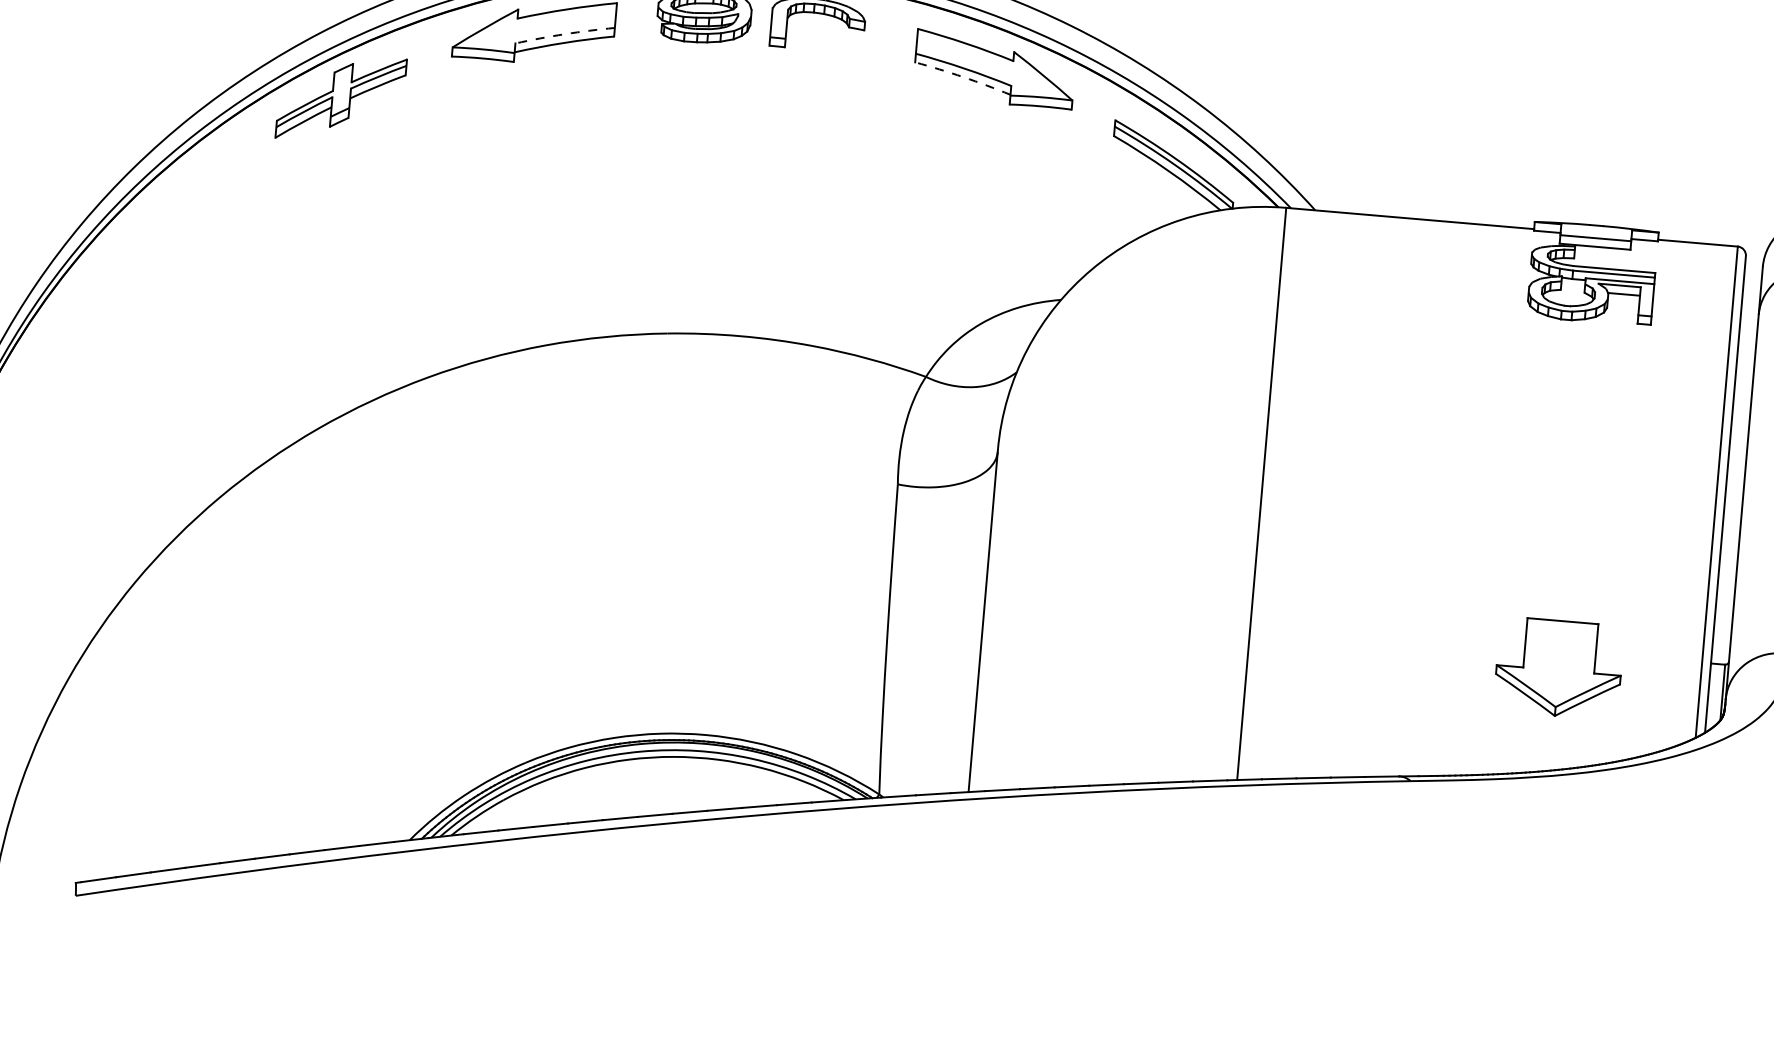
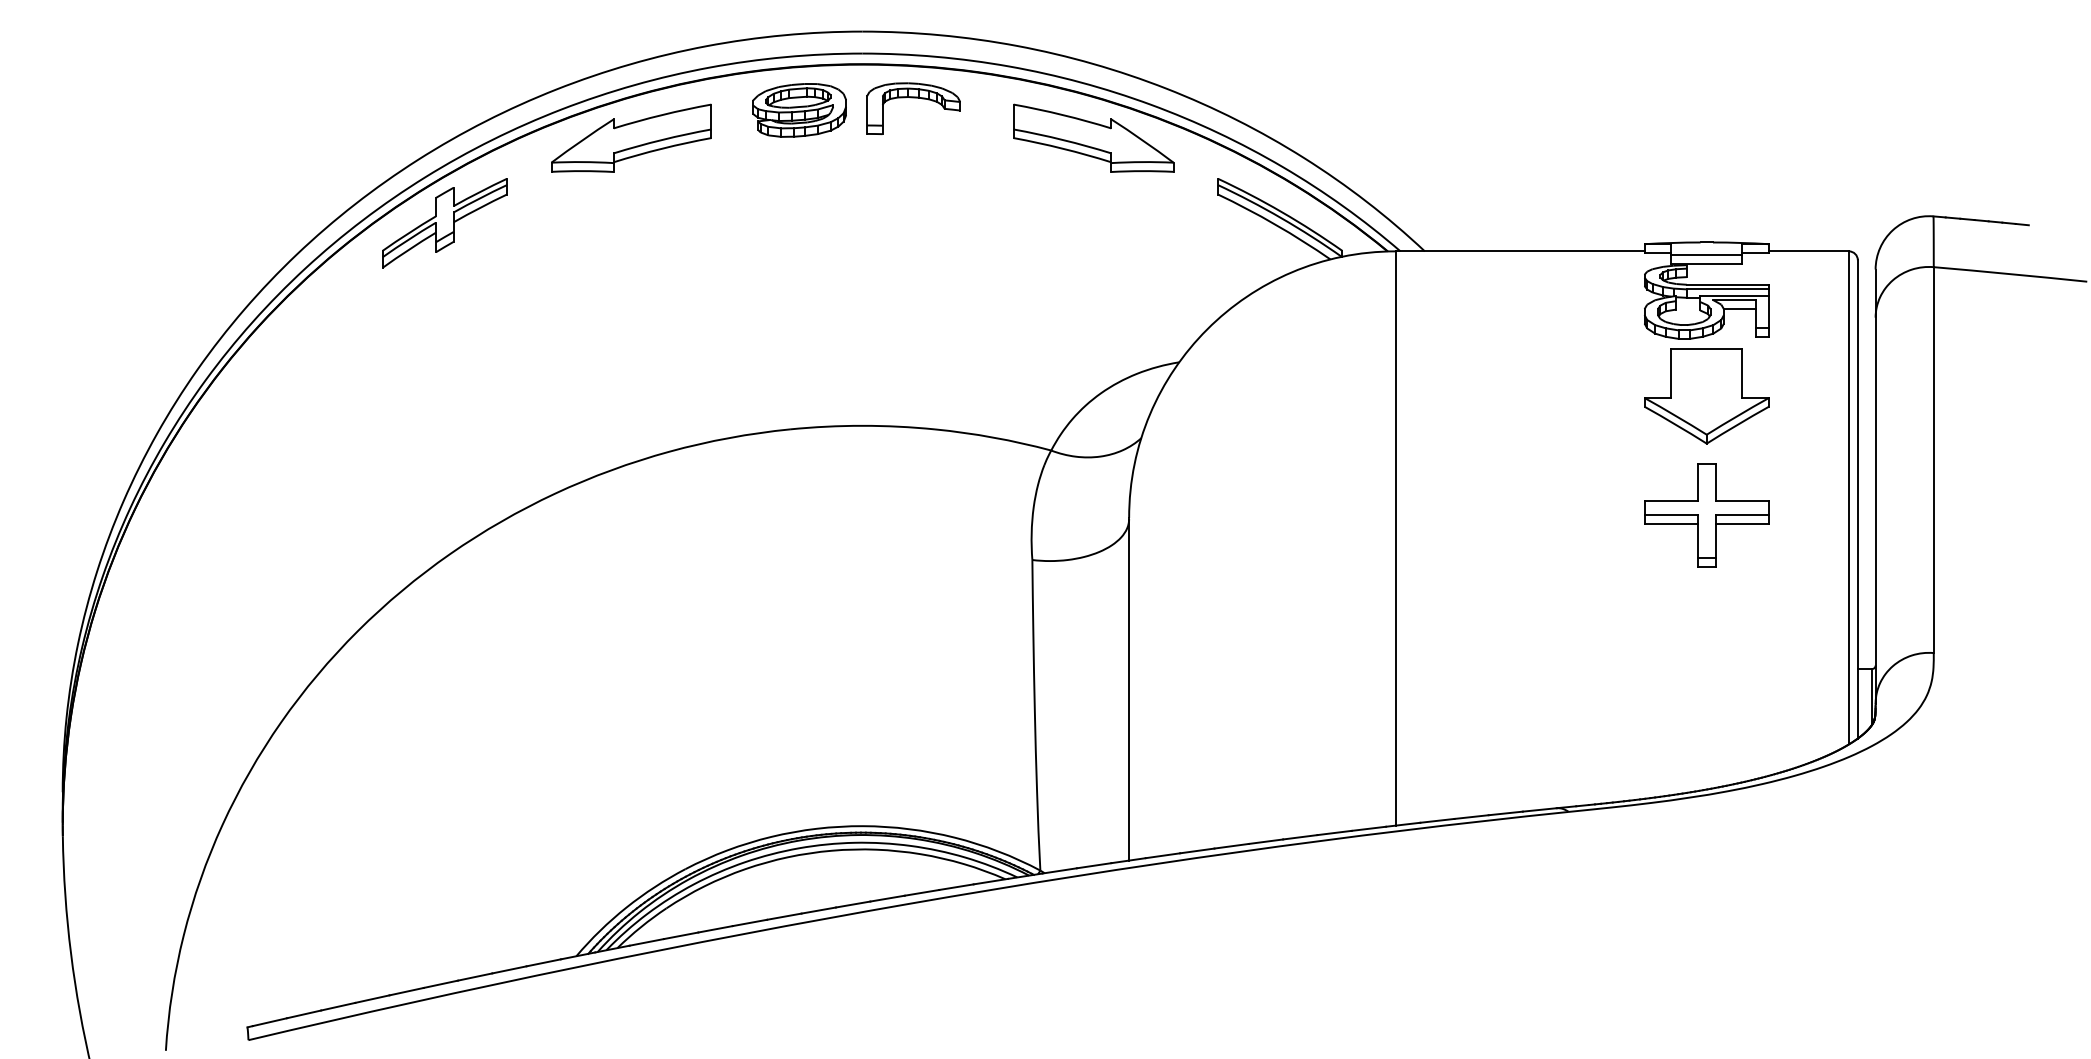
arc: (565, 33) -> (662, 139), dashed -> solid
arc: (963, 76) -> (1062, 148), dashed -> solid
part: (1573, 497) -> (1706, 515), added
part: (1558, 668) -> (1706, 396), moved

